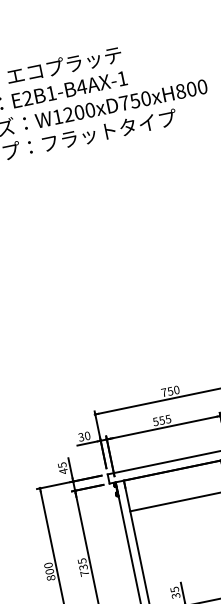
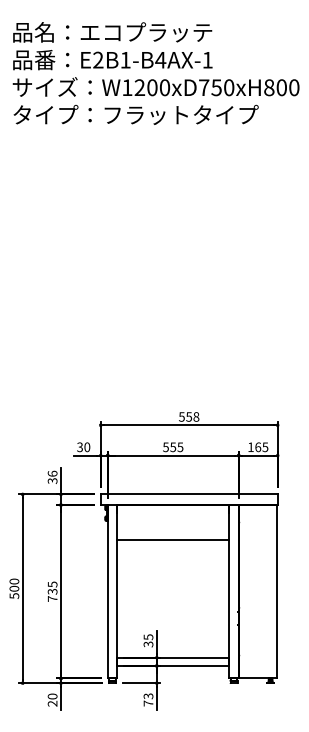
text: (170, 390) -> (189, 416), 750 -> 558
text: (62, 468) -> (52, 477), 45 -> 36
text: (51, 577) -> (14, 595), 800 -> 500

